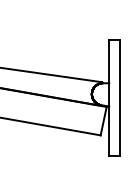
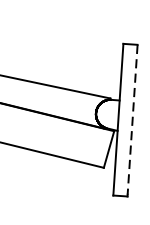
line: (120, 97) -> (133, 120), solid -> dashed

